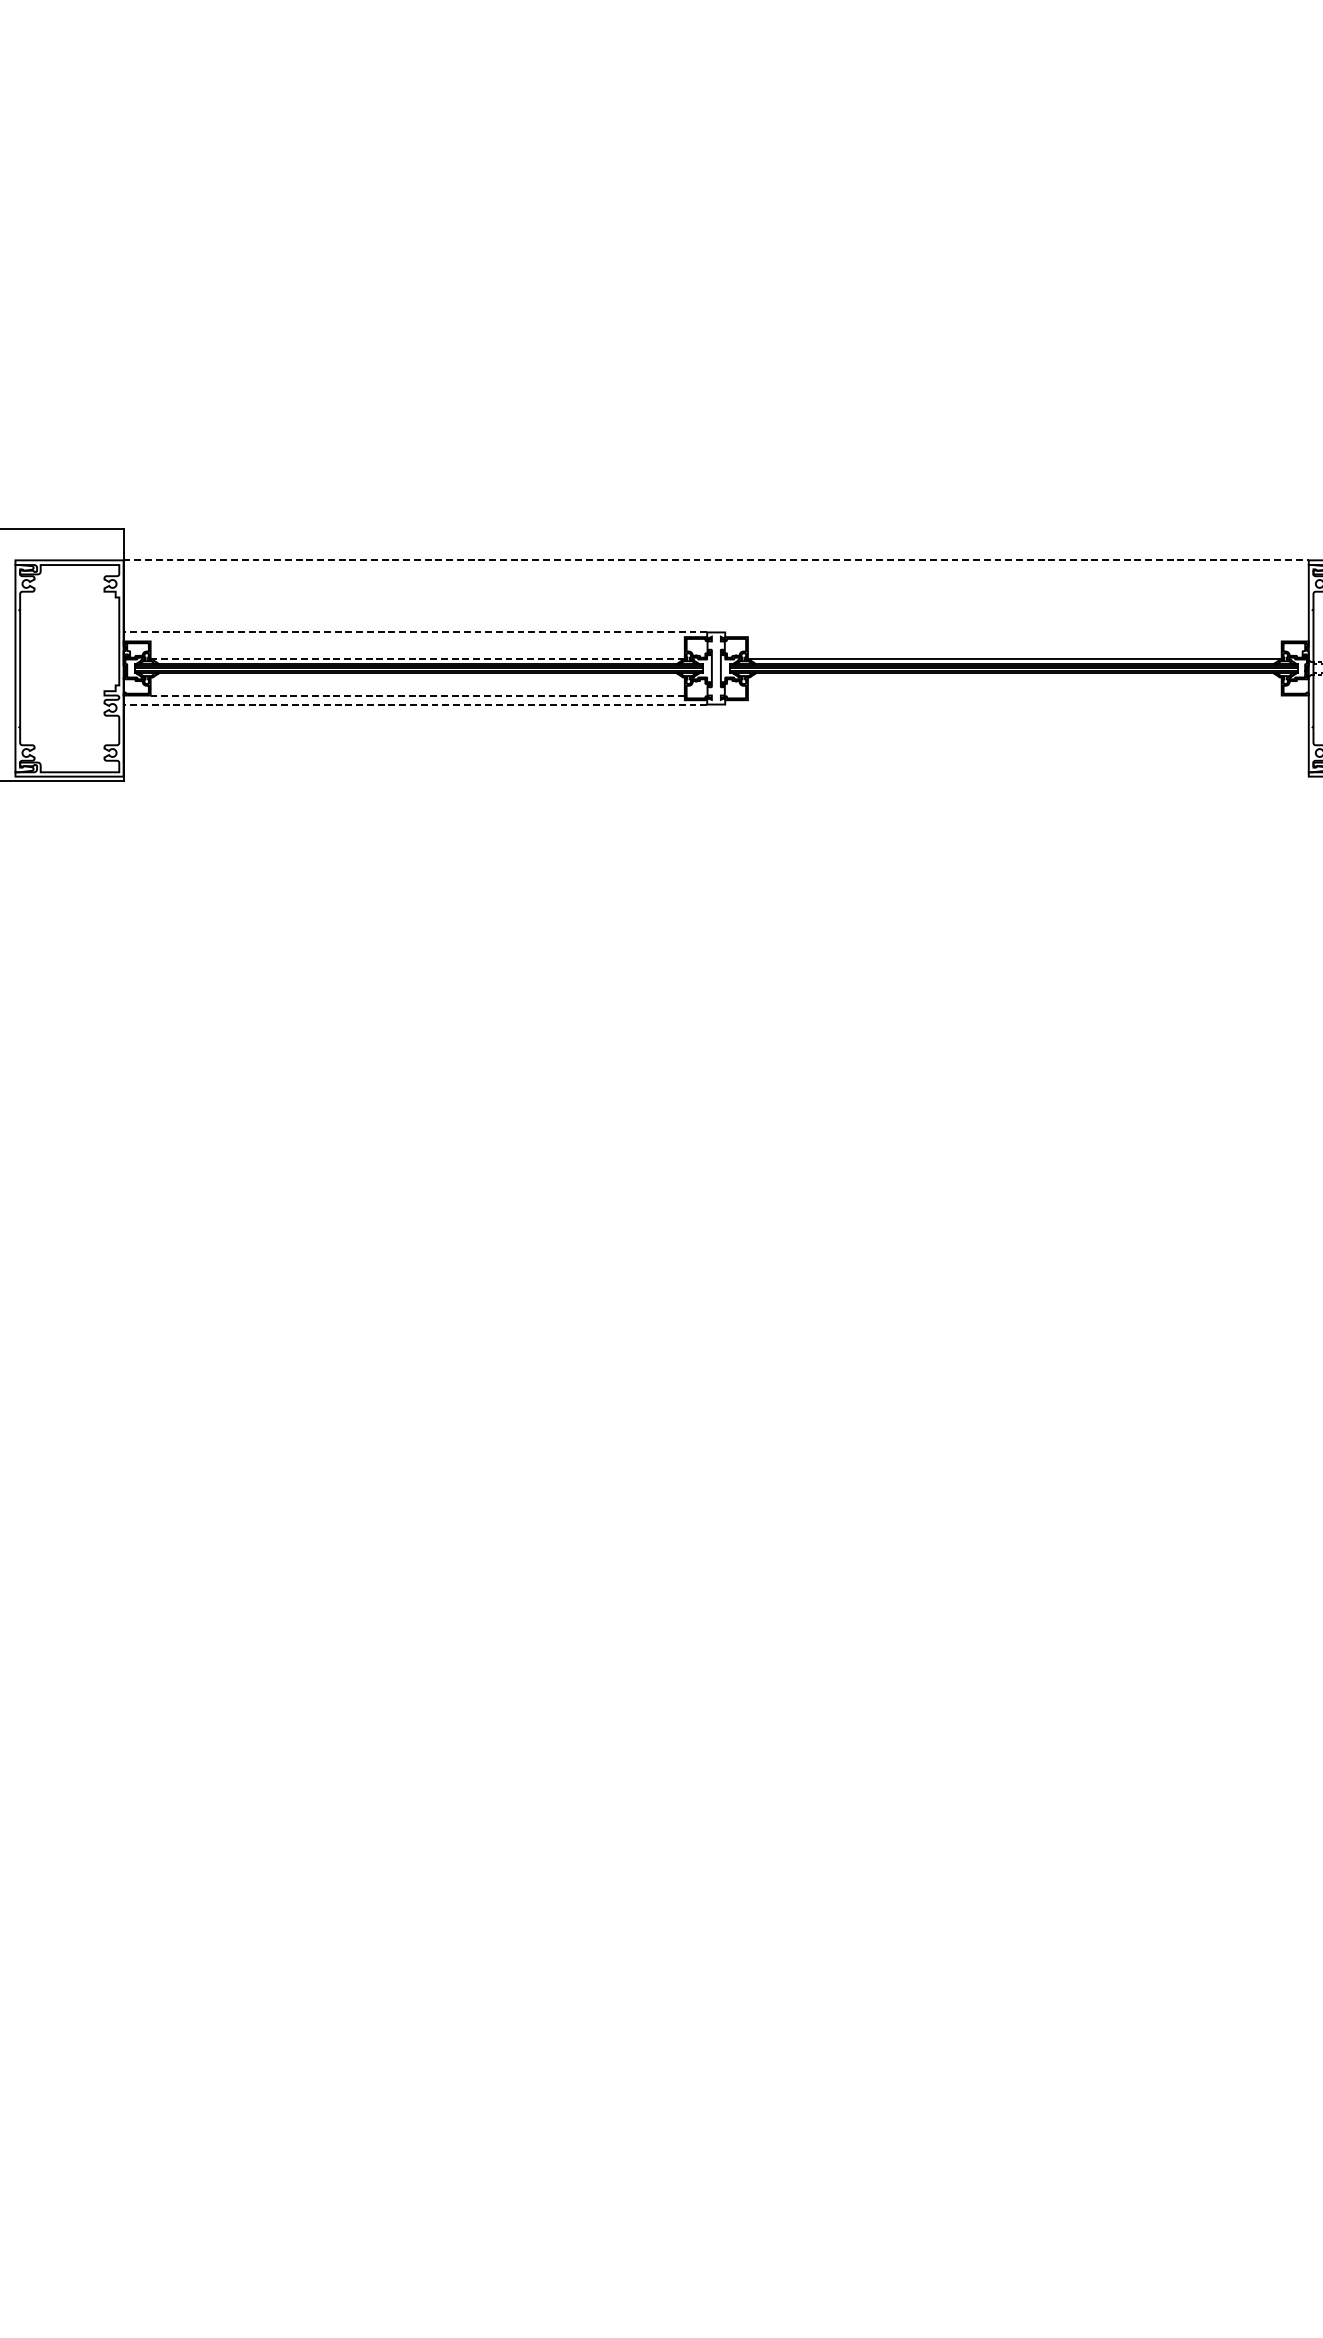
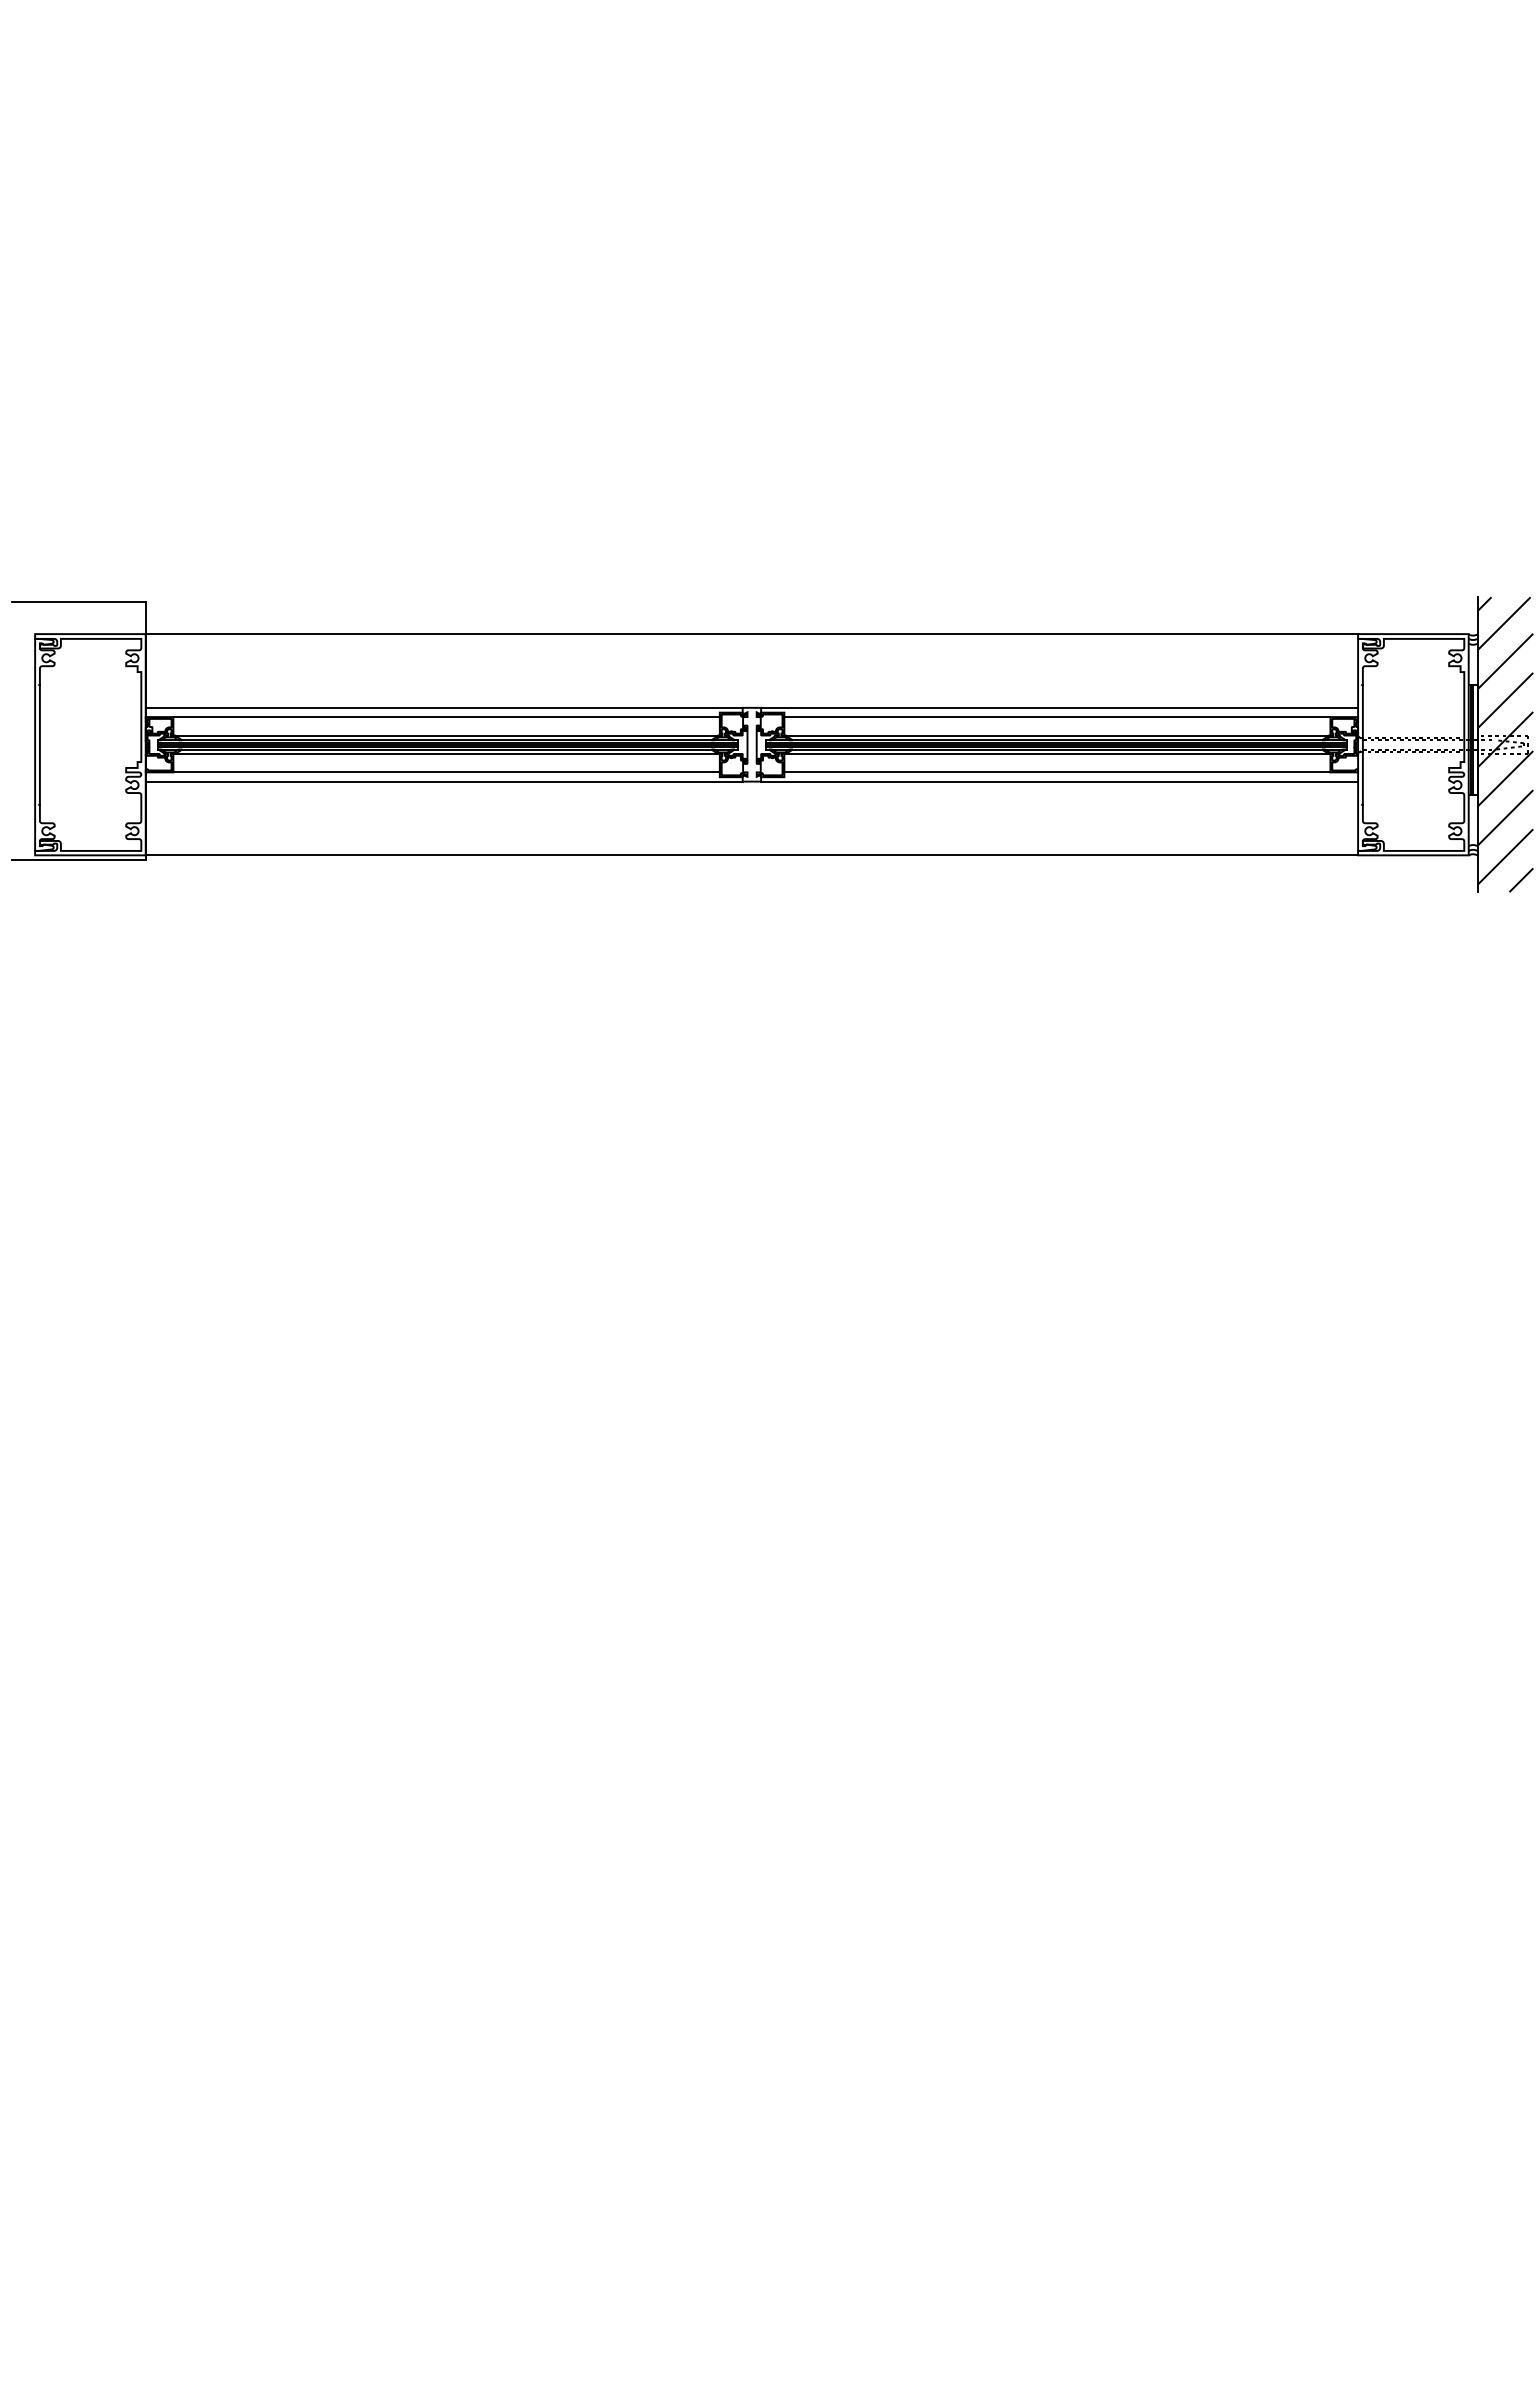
line: (716, 560) -> (752, 634), dashed -> solid
line: (414, 632) -> (443, 707), dashed -> solid
line: (1016, 632) -> (1059, 707), added
line: (417, 641) -> (446, 717), added
line: (1014, 641) -> (1057, 717), added
line: (418, 659) -> (447, 735), dashed -> solid
line: (417, 677) -> (446, 753), added
line: (1014, 677) -> (1057, 753), added
line: (418, 695) -> (447, 772), dashed -> solid
line: (1014, 695) -> (1057, 772), added
line: (414, 704) -> (443, 781), dashed -> solid
line: (1016, 704) -> (1059, 781), added
line: (715, 776) -> (751, 855), added

